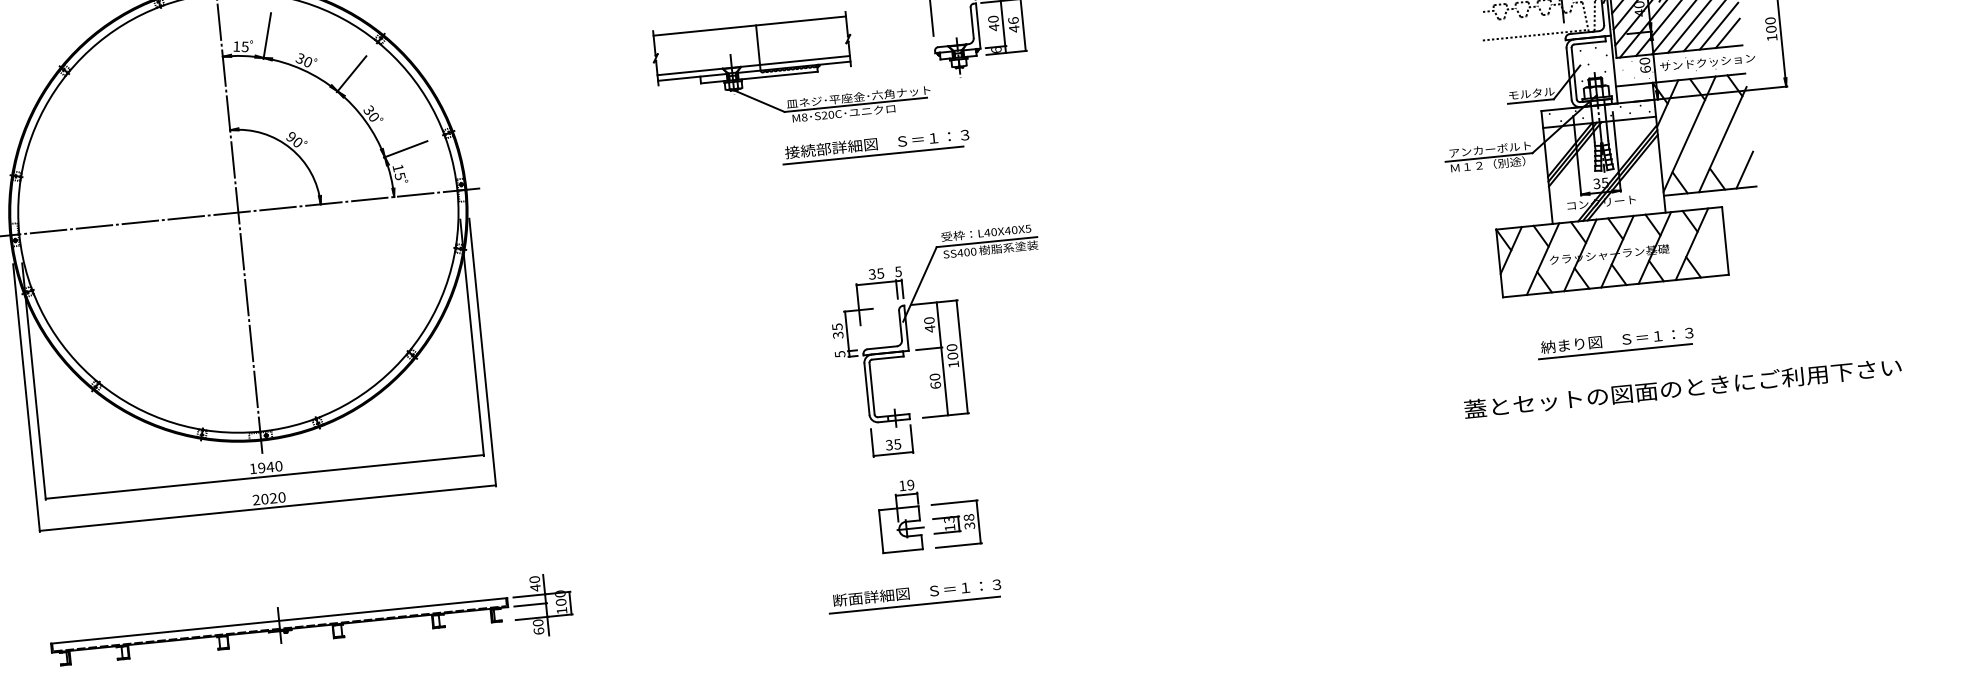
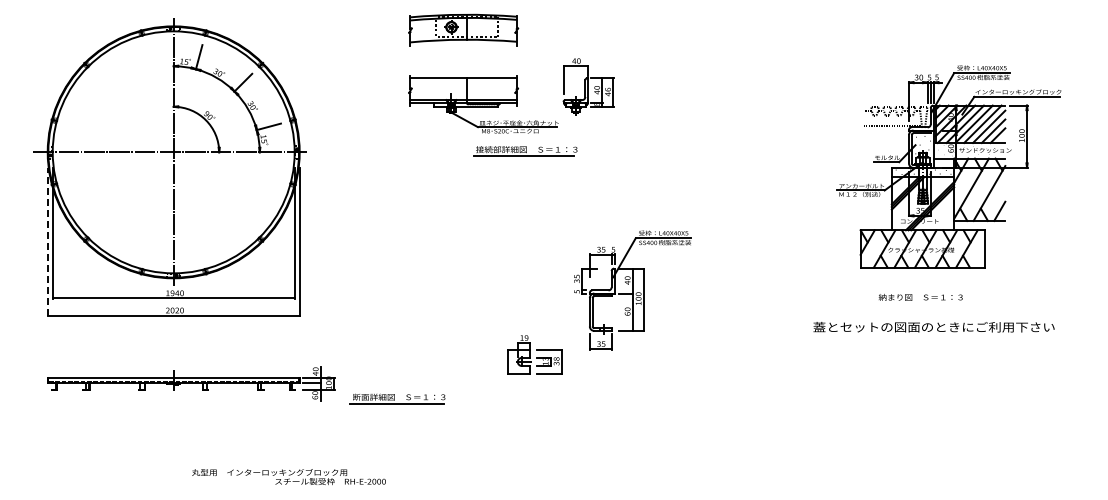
part: (940, 342) -> (632, 290), moved
line: (1614, 351) -> (918, 303), removed
text: (1681, 388) -> (933, 327), moved
line: (26, 398) -> (47, 242), solid -> dashed
part: (914, 595) -> (397, 398), moved

